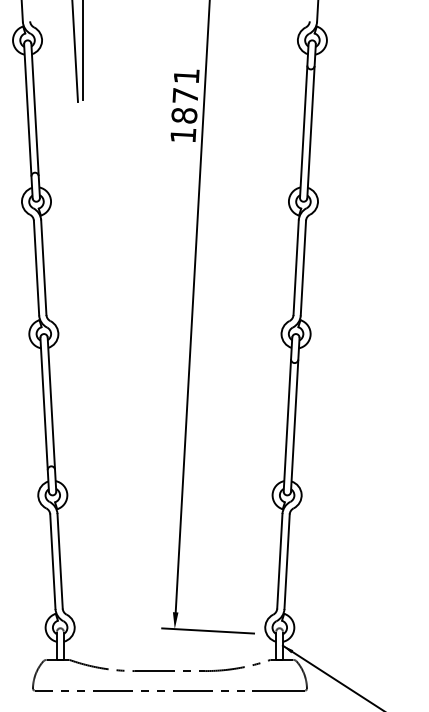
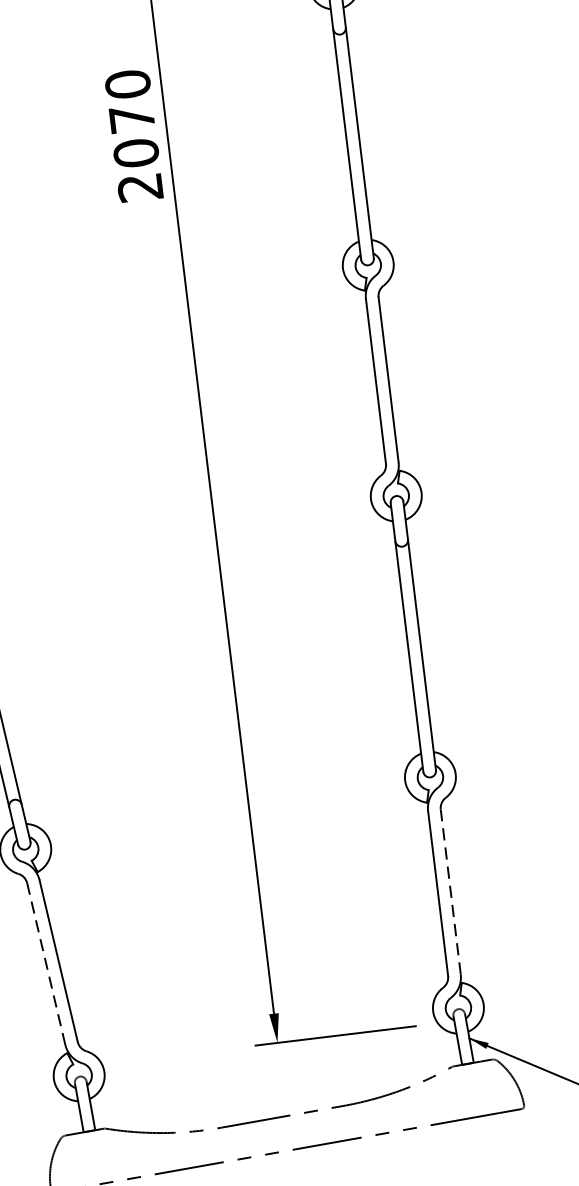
text: (184, 105) -> (133, 135), 1871 -> 2070
line: (52, 561) -> (45, 963), solid -> dashed
line: (287, 561) -> (451, 891), solid -> dashed

